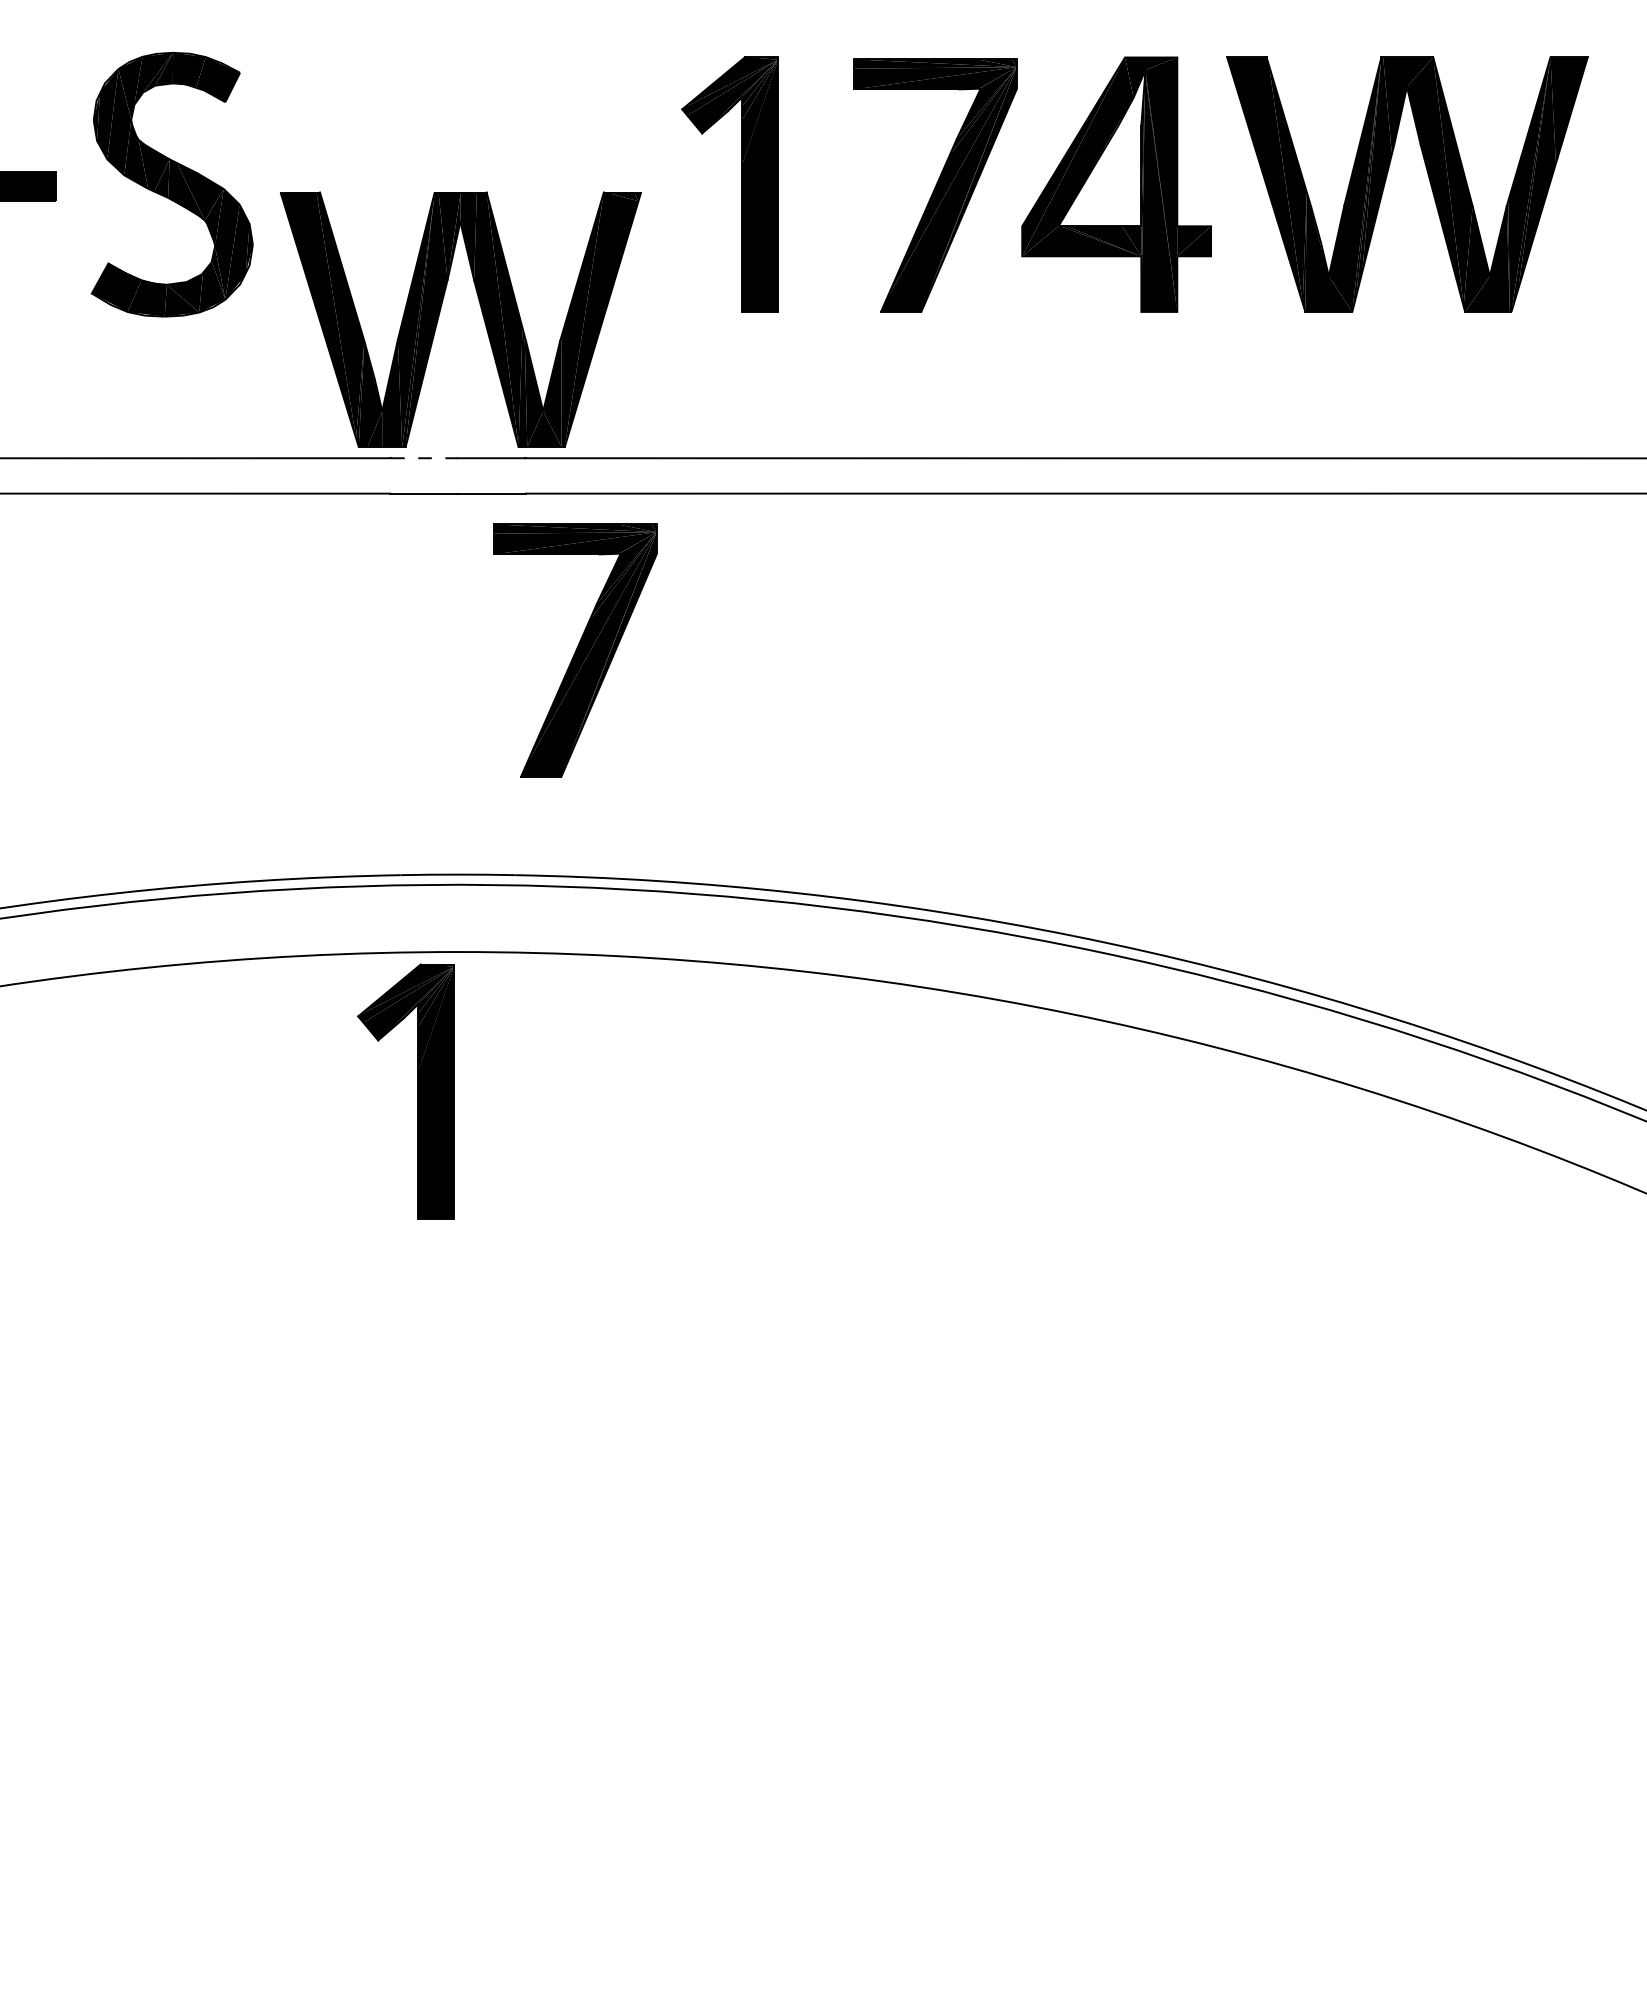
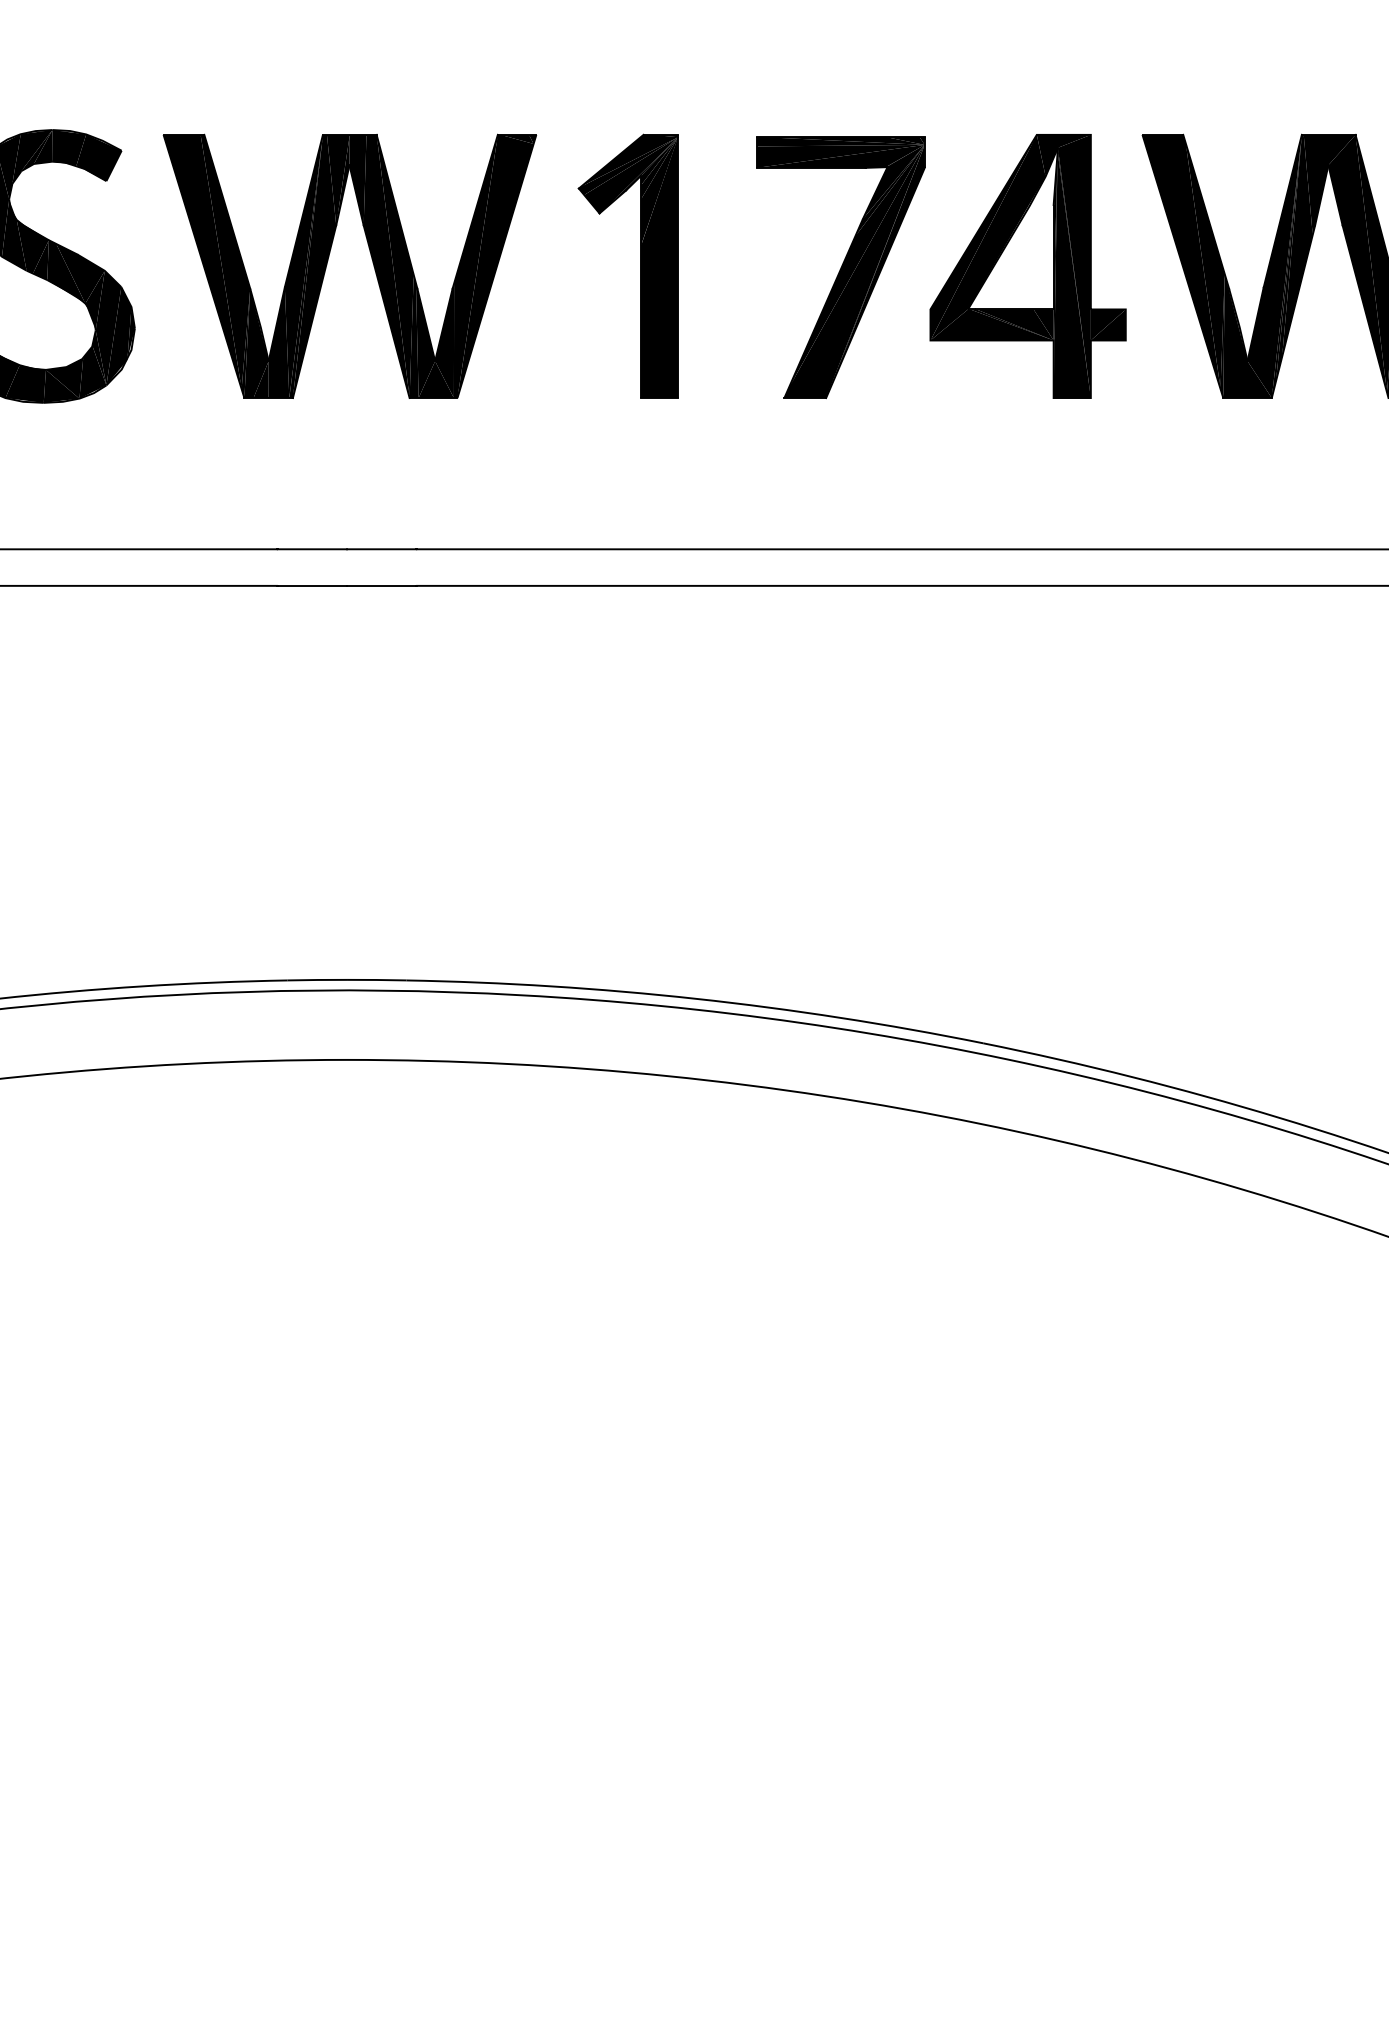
part: (440, 313) -> (328, 260), moved
line: (425, 458) -> (313, 549), dashed -> solid
part: (575, 650) -> (468, 748), removed
part: (417, 1091) -> (305, 1204), removed

